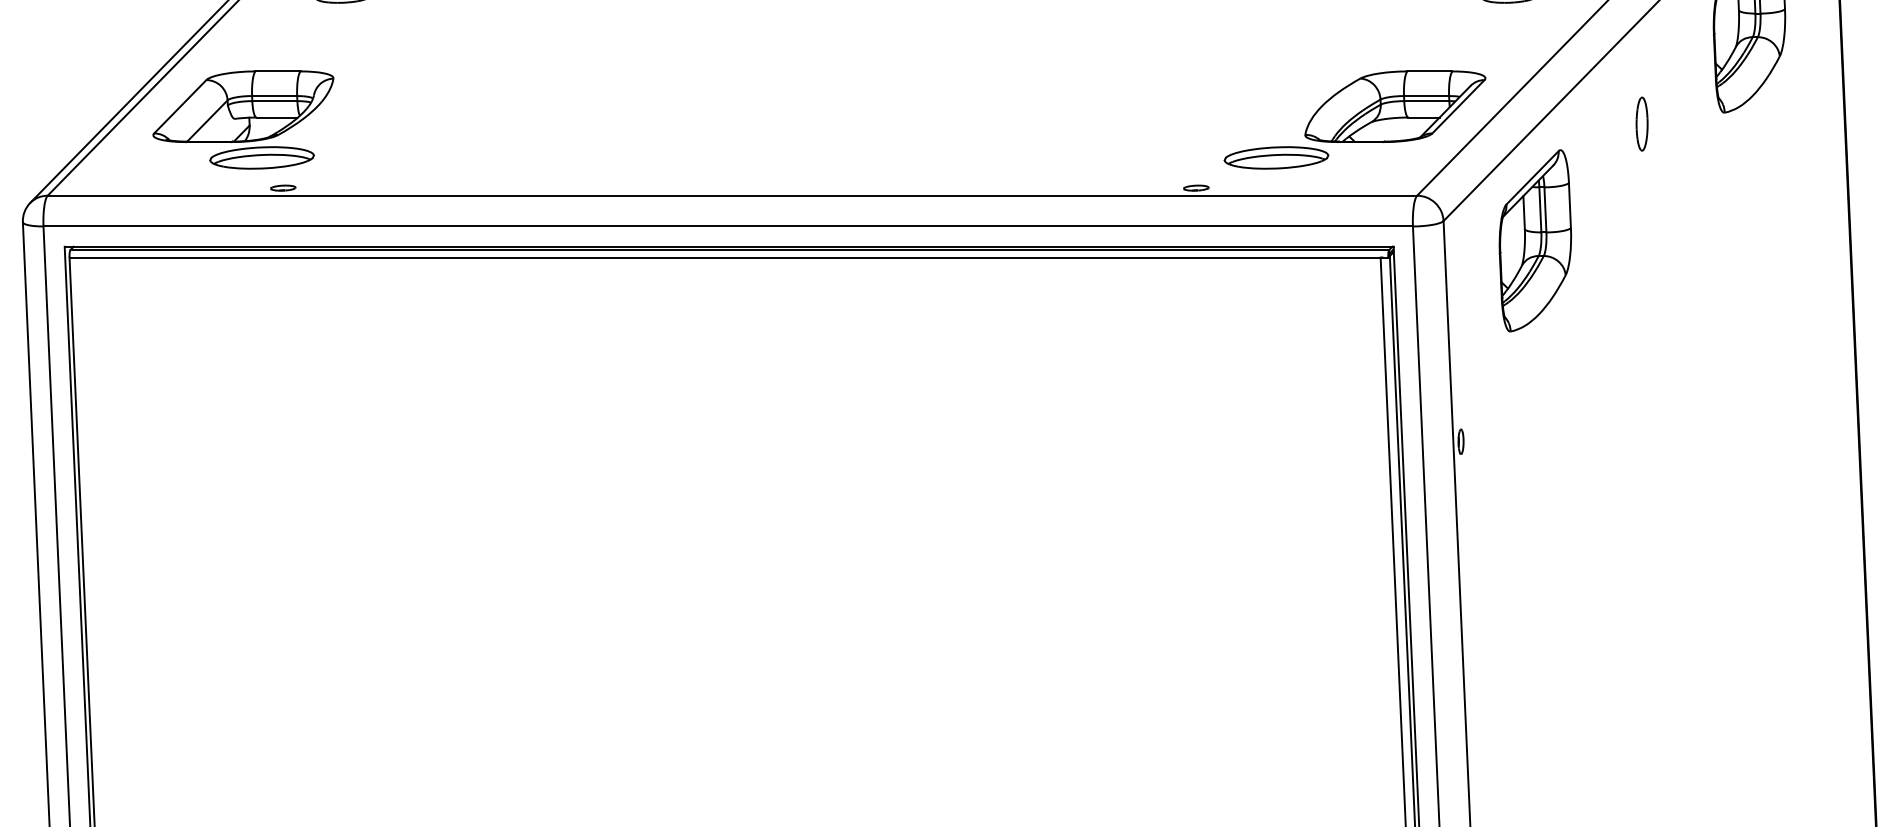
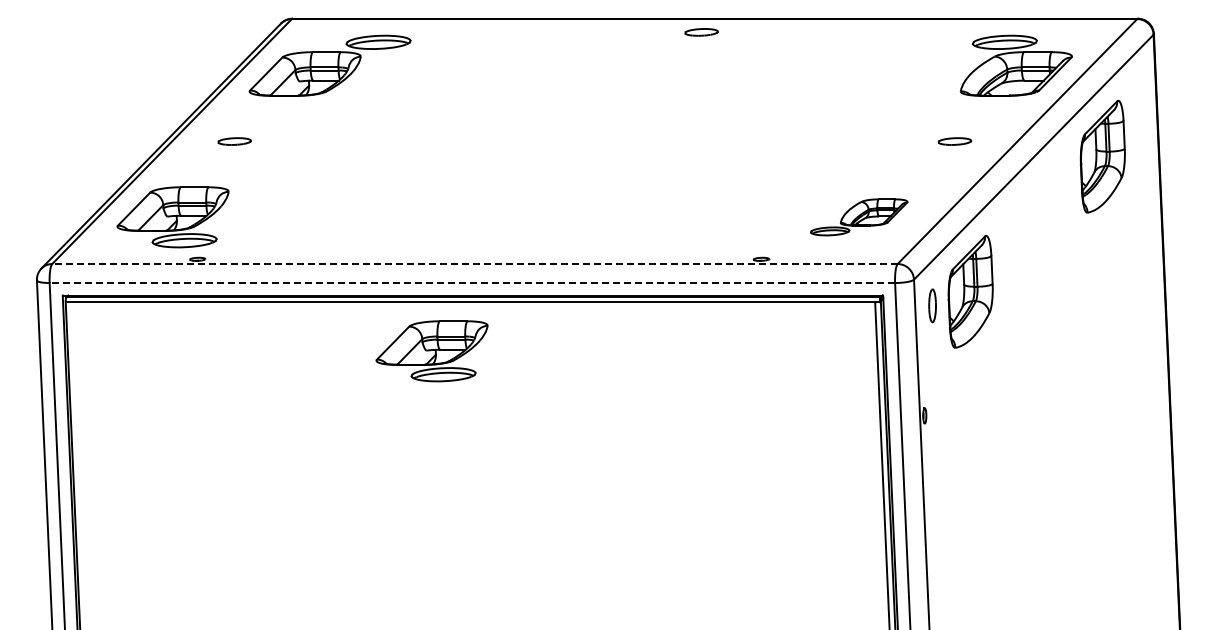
part: (1353, 120) -> (858, 217), size x0.6
part: (1641, 123) -> (932, 305), moved
line: (731, 196) -> (474, 264), solid -> dashed
line: (728, 227) -> (472, 283), solid -> dashed
part: (662, 337) -> (431, 351), added

